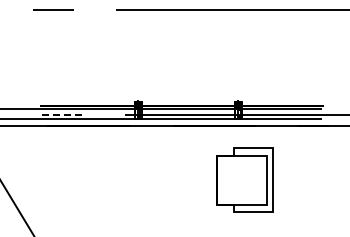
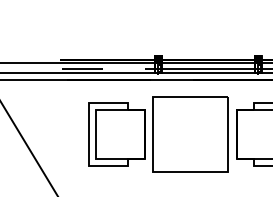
line: (62, 114) -> (82, 68), dashed -> solid
part: (137, 180) -> (157, 134), added

